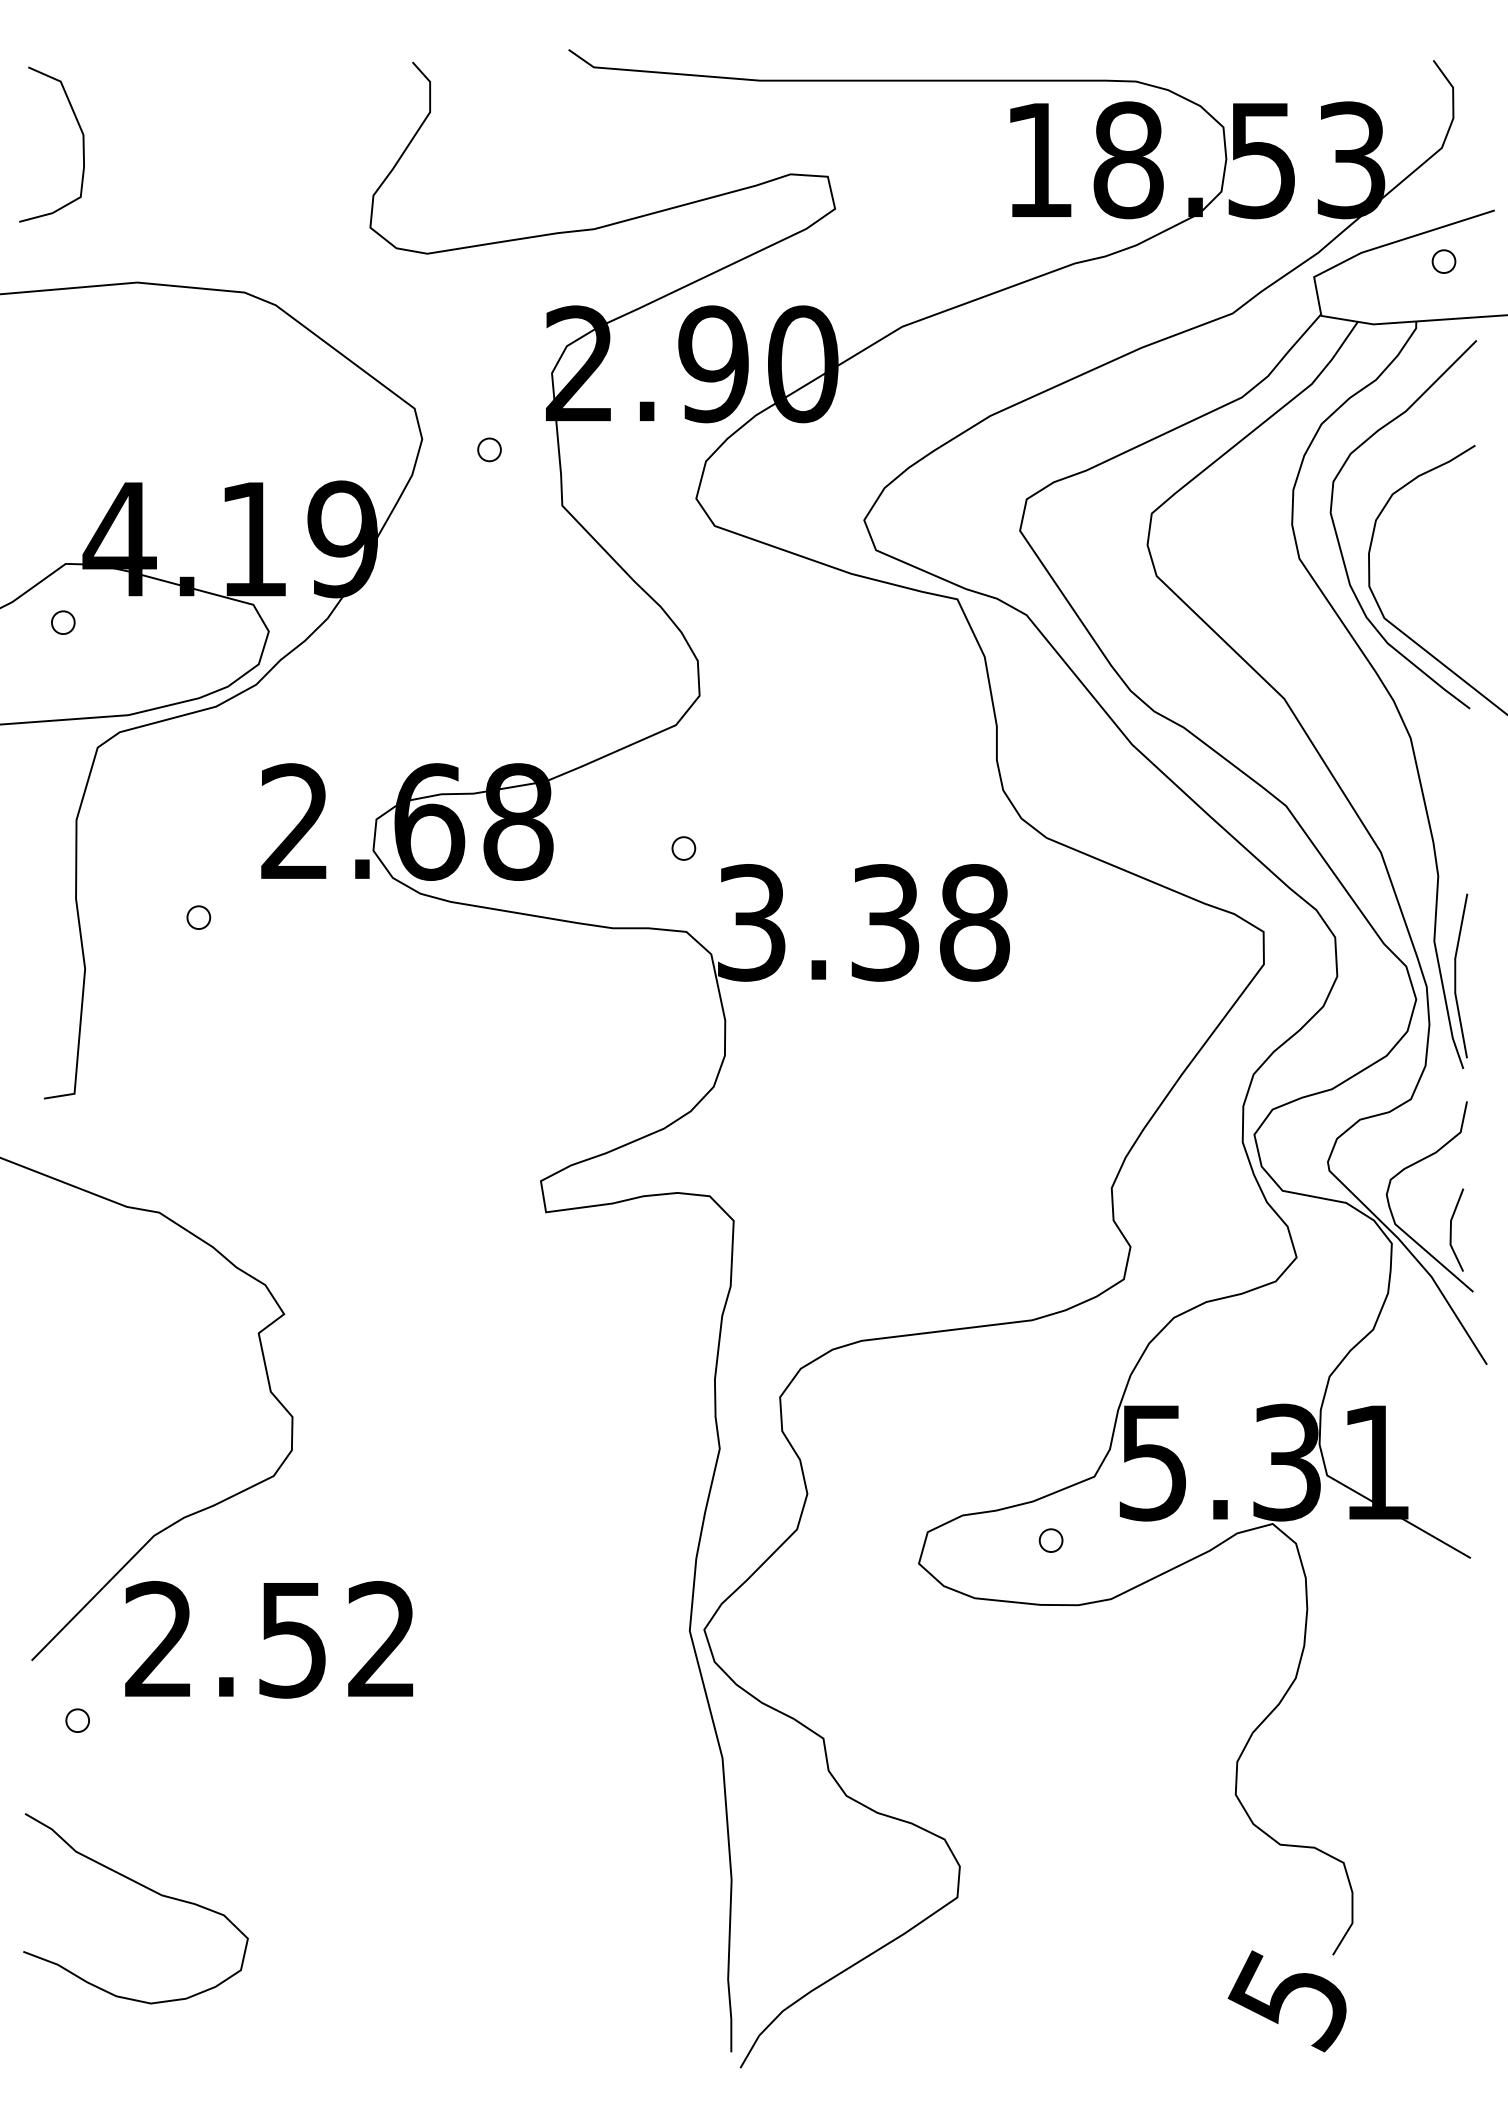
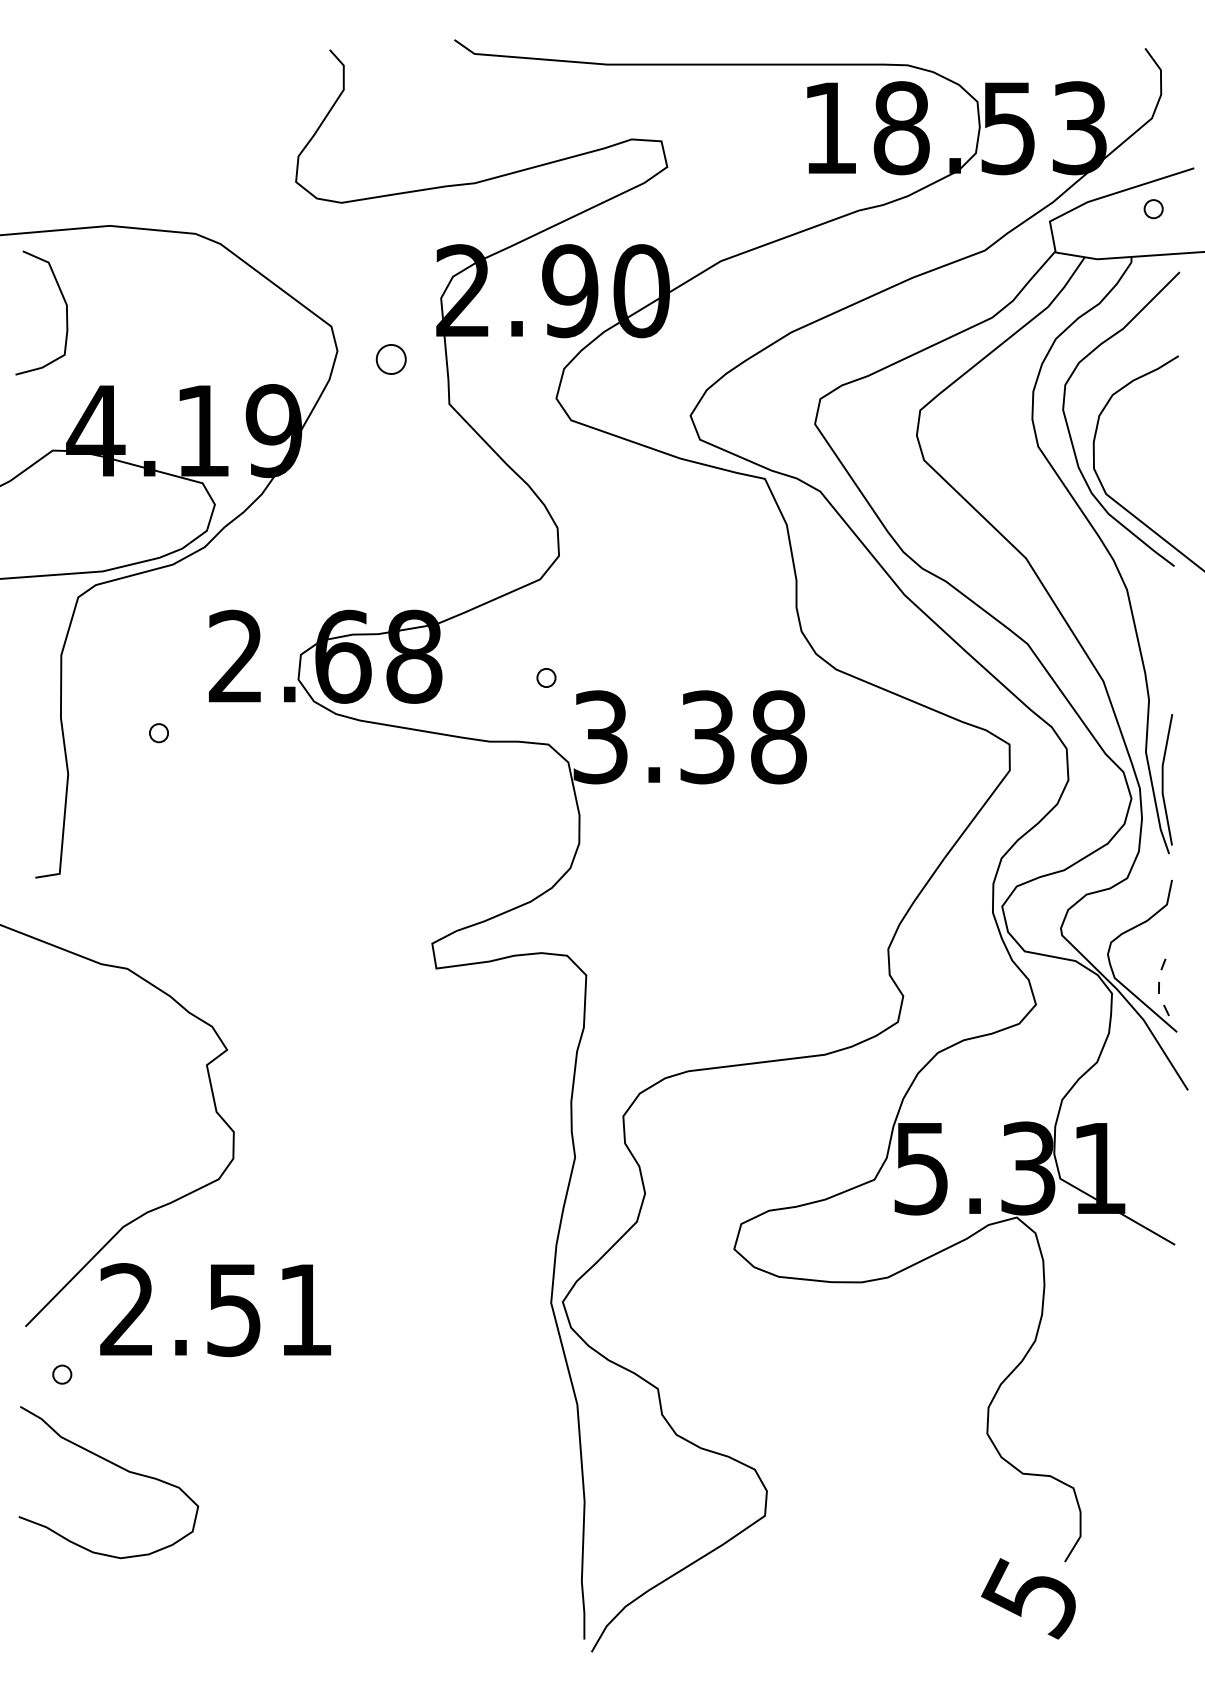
curve: (82, 144) -> (66, 312), moved
part: (489, 449) -> (391, 359), size x1.6
part: (63, 622) -> (50, 497), removed
line: (1450, 1229) -> (1158, 982), solid -> dashed
part: (1050, 1540) -> (839, 1230), removed
text: (381, 1638) -> (304, 1308), 2.52 -> 2.51
curve: (147, 1889) -> (118, 1467), moved

